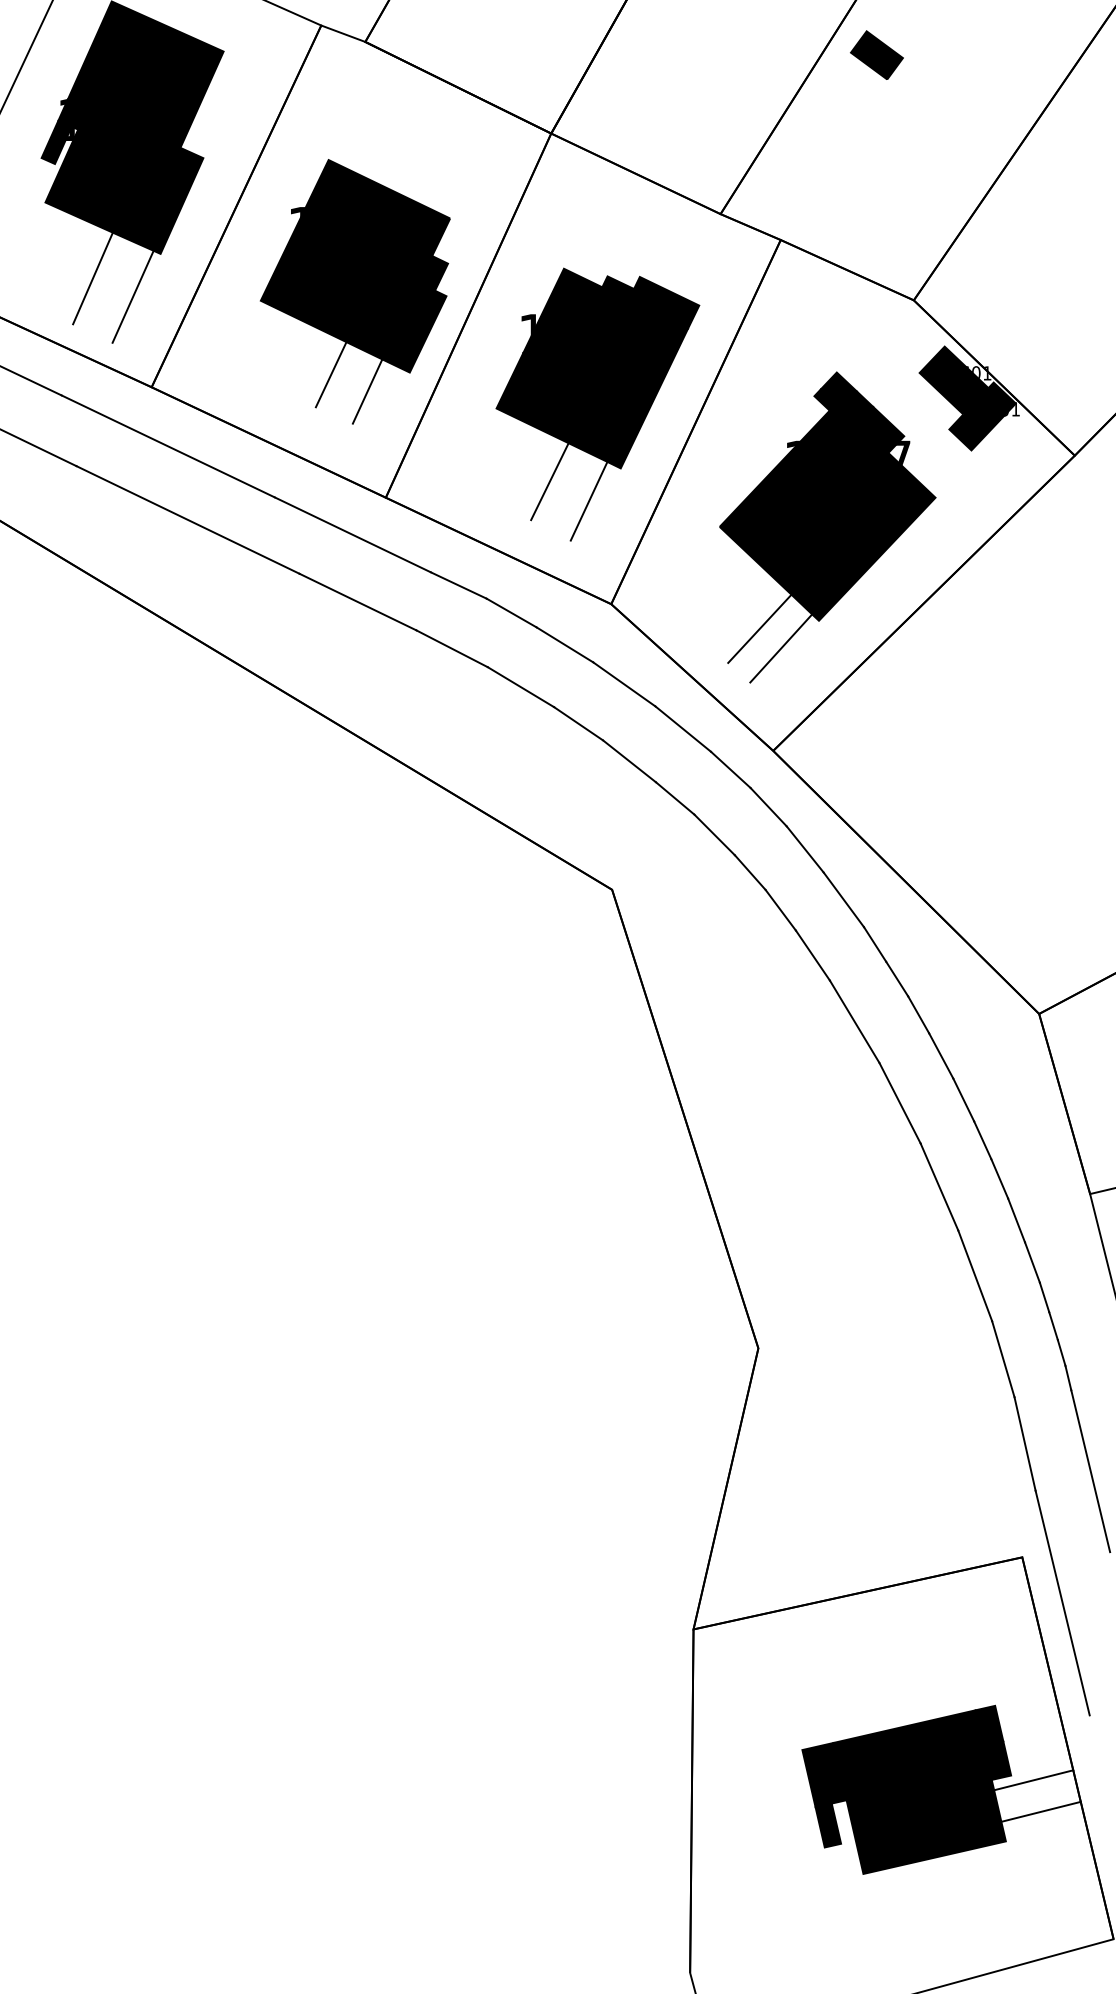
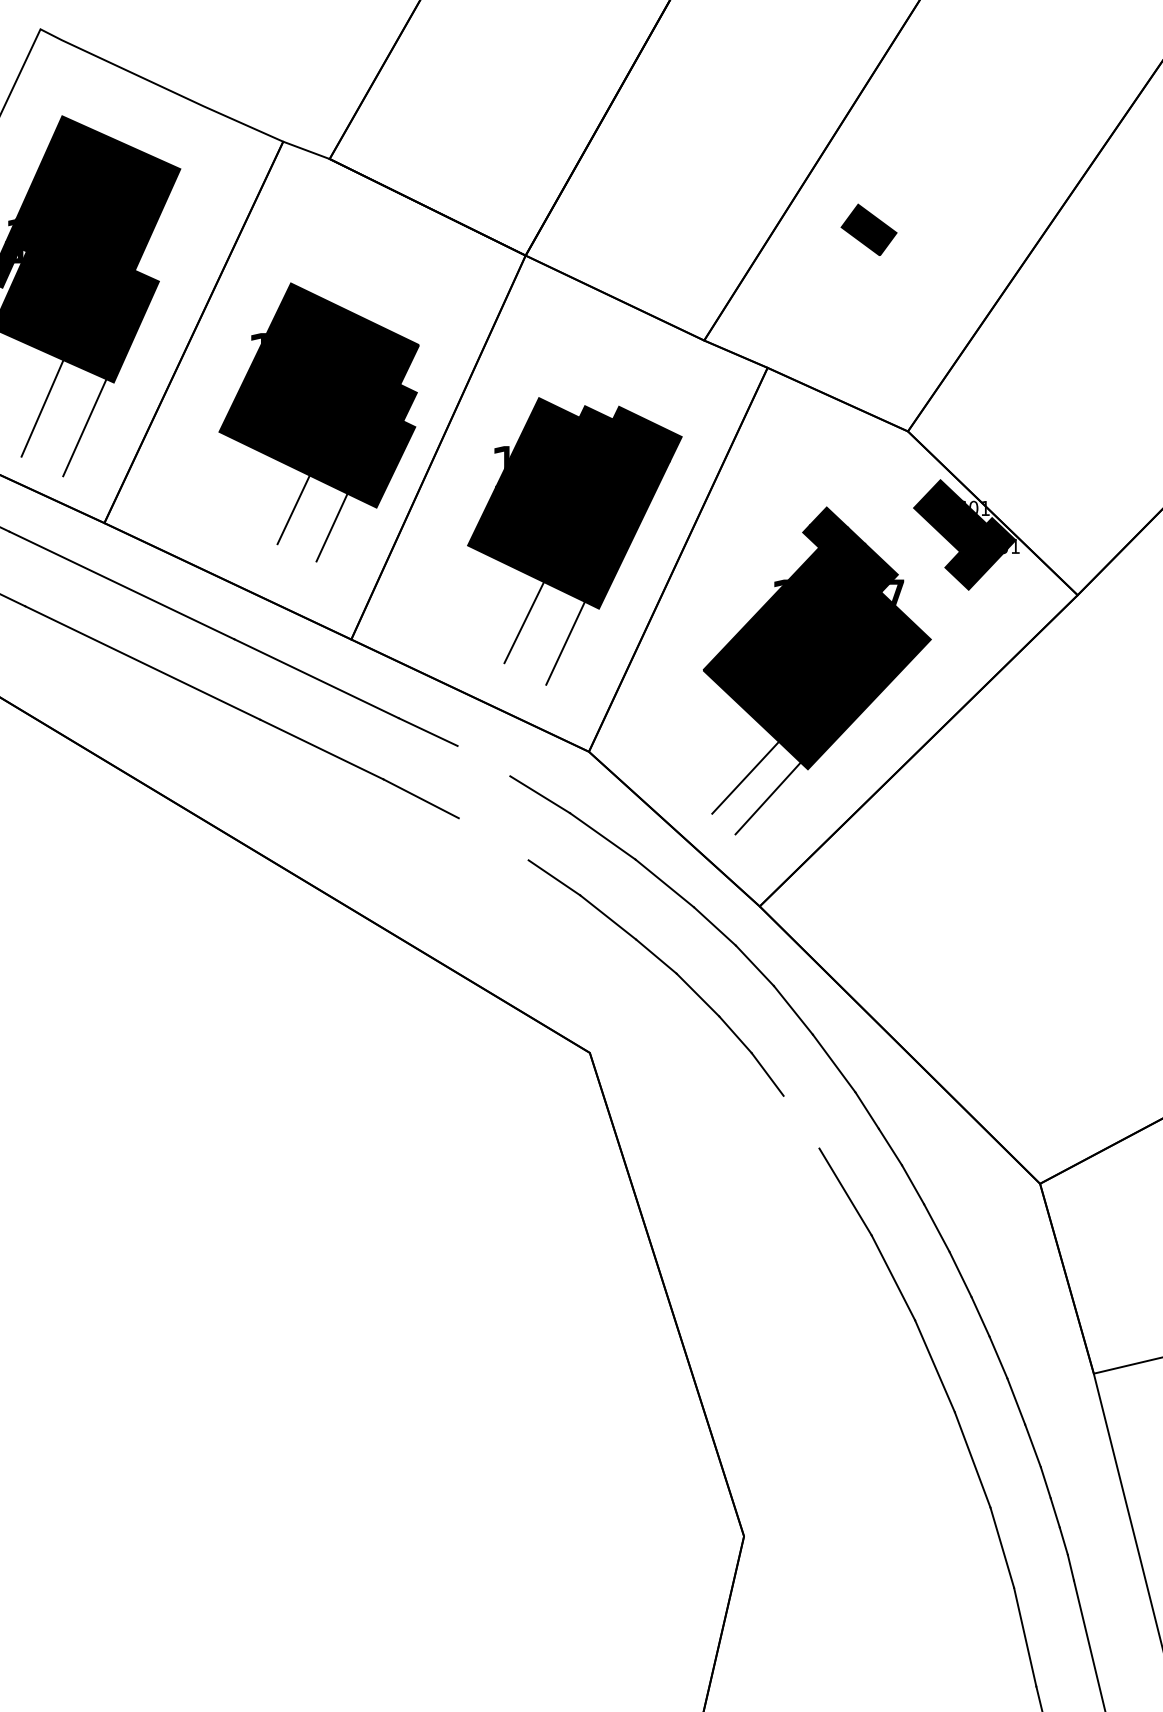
part: (876, 54) -> (868, 229), moved
line: (511, 612) -> (483, 760), removed
line: (520, 687) -> (493, 839), removed
line: (812, 955) -> (801, 1122), removed

